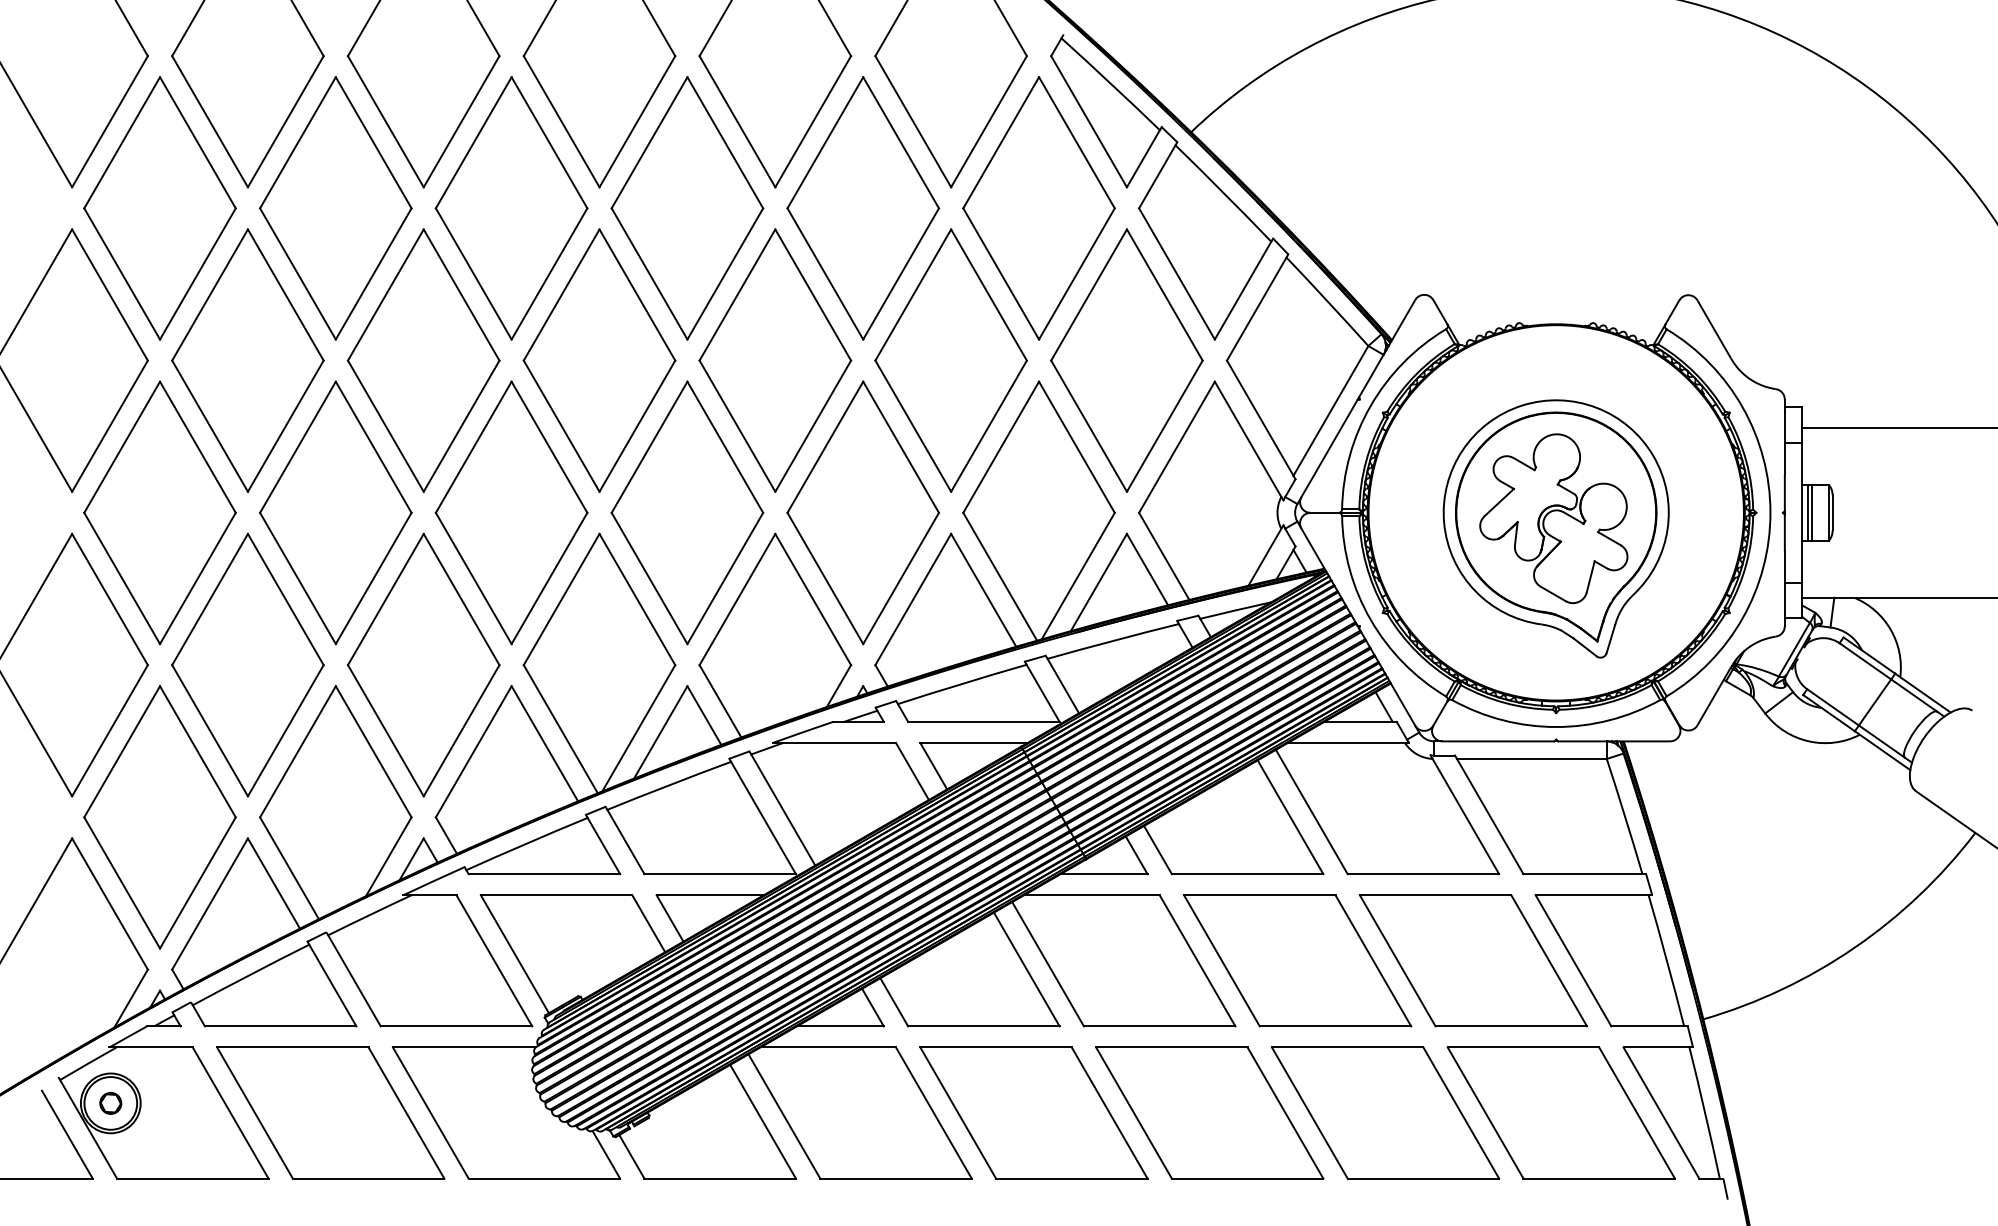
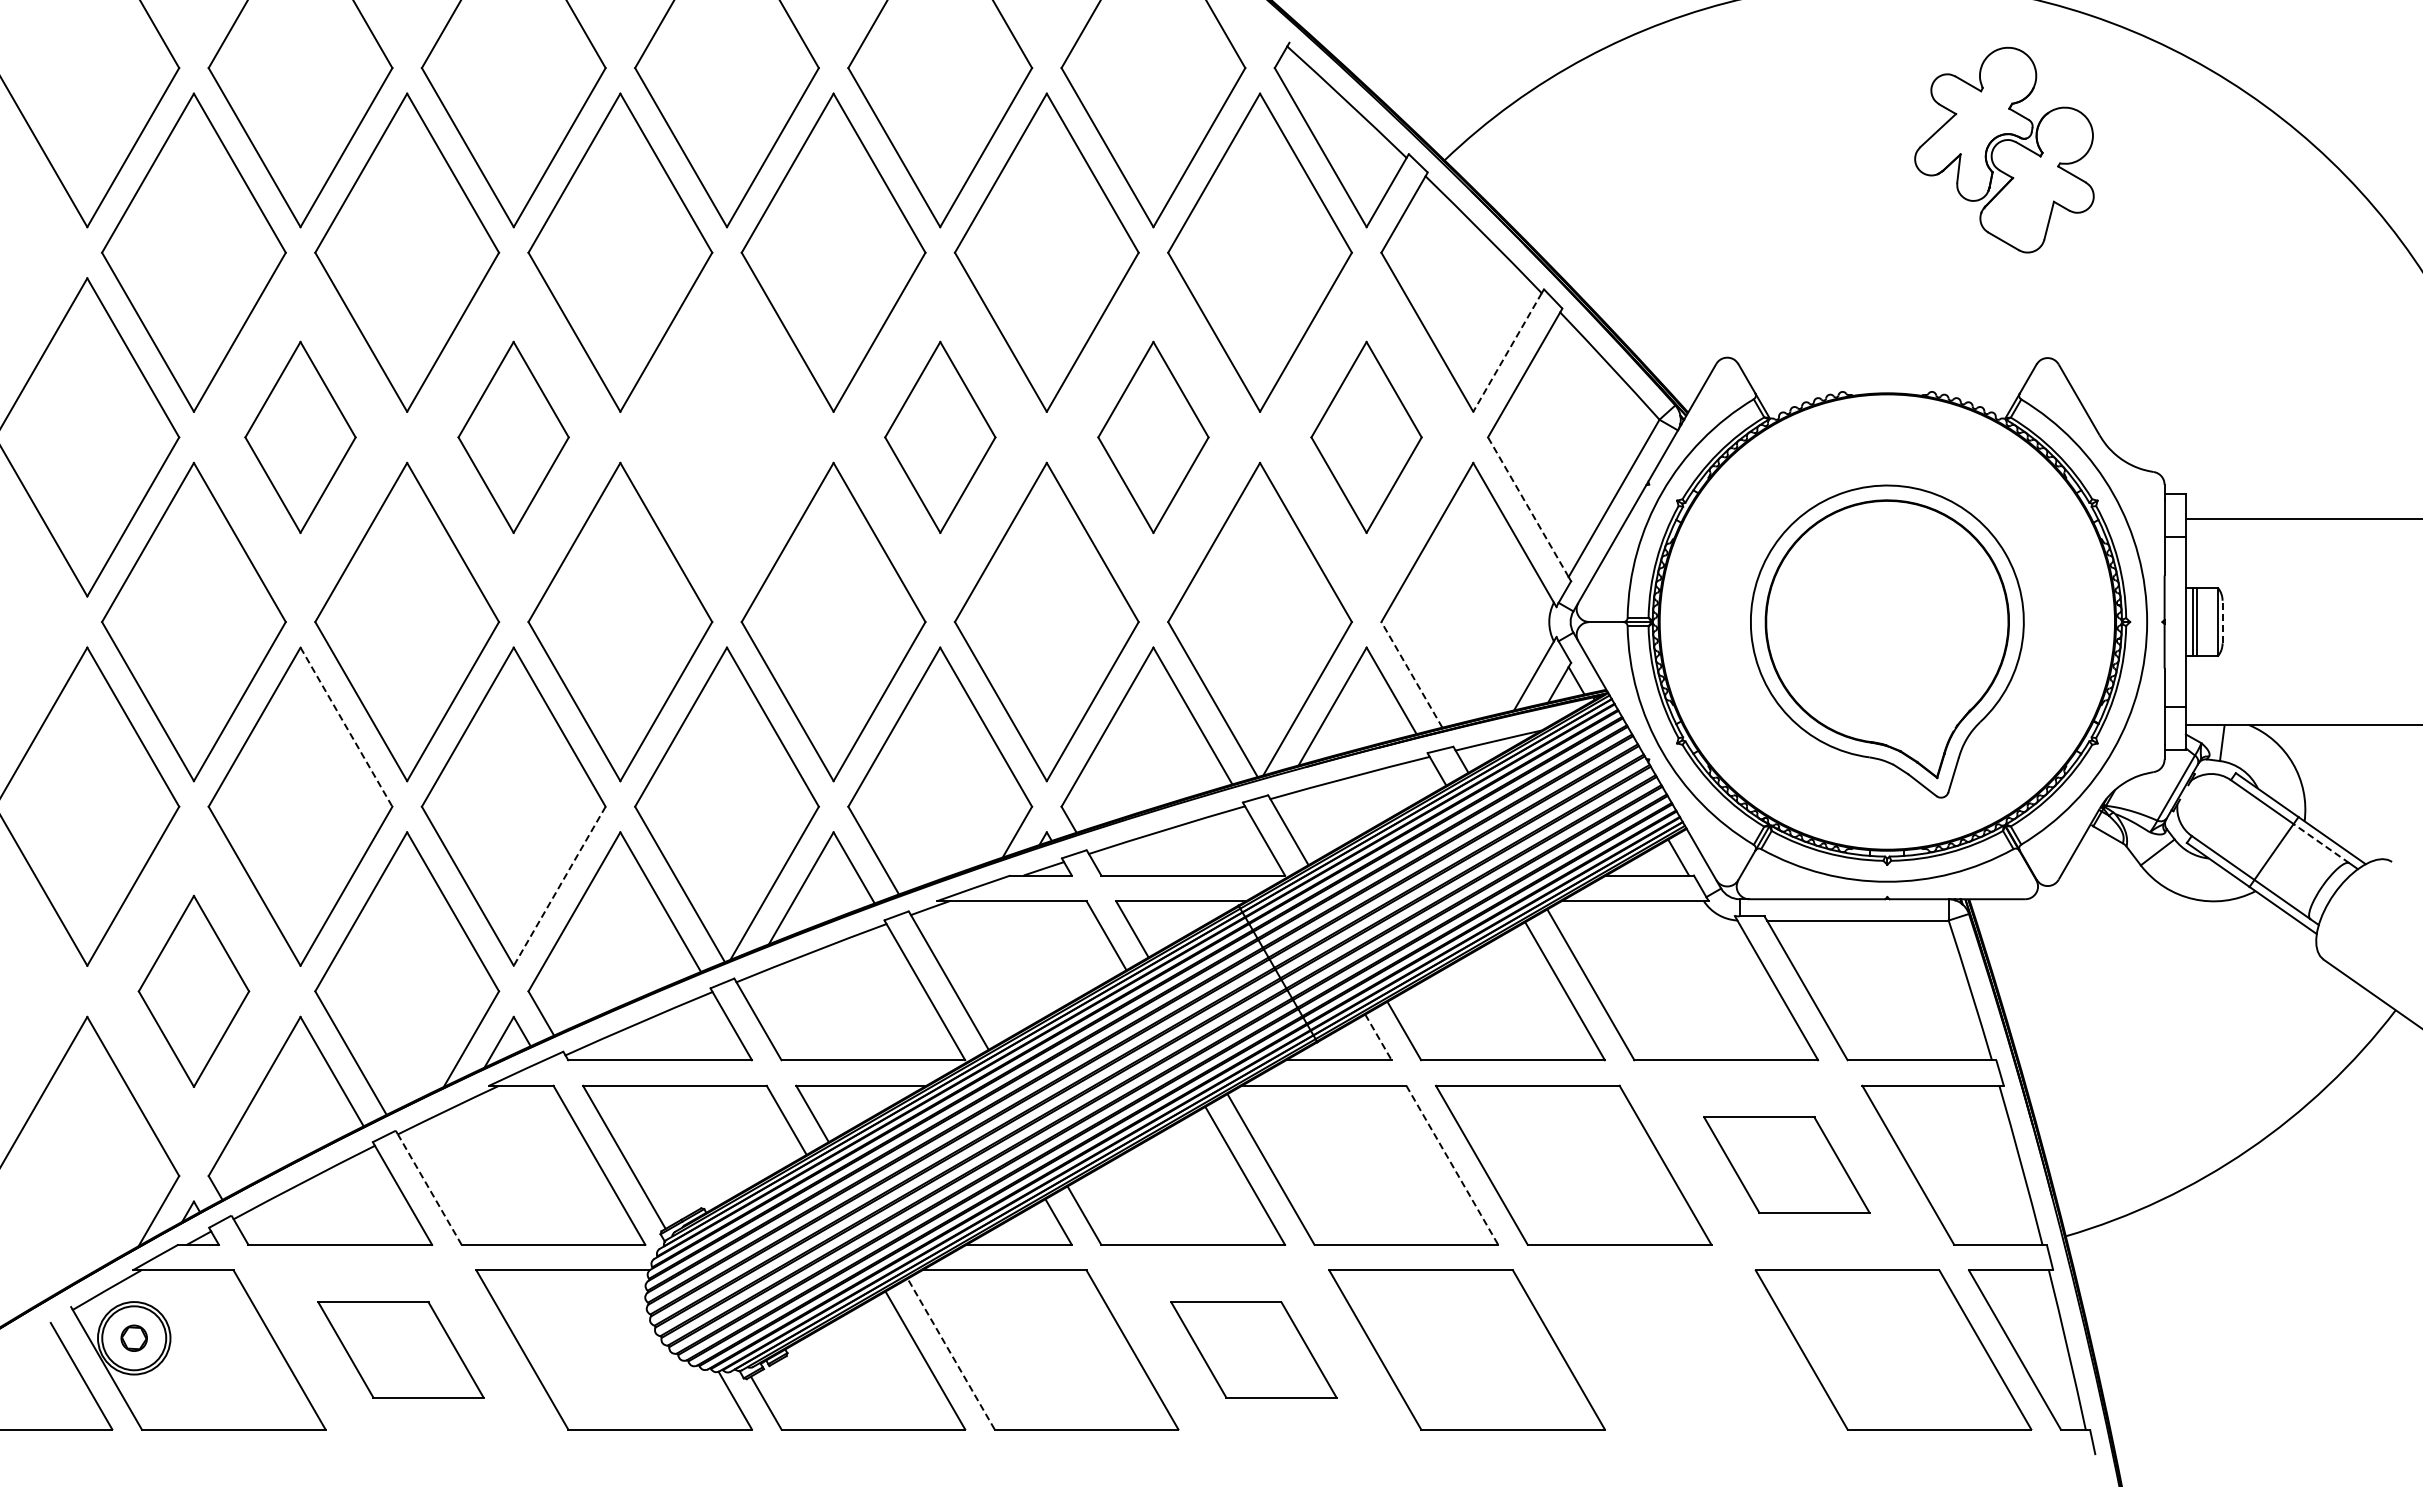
line: (1243, 290) -> (1507, 352), solid -> dashed
part: (247, 360) -> (300, 437), size x0.6
part: (423, 360) -> (513, 437), size x0.6
part: (599, 360) -> (726, 437), removed
part: (775, 360) -> (940, 437), size x0.6
part: (951, 360) -> (1153, 437), size x0.6
part: (1126, 360) -> (1366, 437), size x0.6
line: (1260, 418) -> (1528, 507), solid -> dashed
line: (1832, 512) -> (2222, 621), solid -> dashed
part: (1553, 518) -> (2004, 149), moved
line: (1163, 556) -> (1411, 674), solid -> dashed
line: (285, 599) -> (346, 727), solid -> dashed
line: (1914, 695) -> (2321, 843), solid -> dashed
line: (461, 730) -> (559, 886), solid -> dashed
part: (159, 817) -> (193, 991), size x0.6
line: (1136, 855) -> (1378, 1037), solid -> dashed
line: (1197, 960) -> (1452, 1165), solid -> dashed
part: (1473, 960) -> (1786, 1164), size x0.6
line: (354, 980) -> (429, 1189), solid -> dashed
part: (330, 1112) -> (400, 1349), size x0.6
part: (1033, 1112) -> (1253, 1349), size x0.6
part: (1385, 1112) -> (1680, 1349), removed
line: (783, 1115) -> (950, 1353), solid -> dashed

